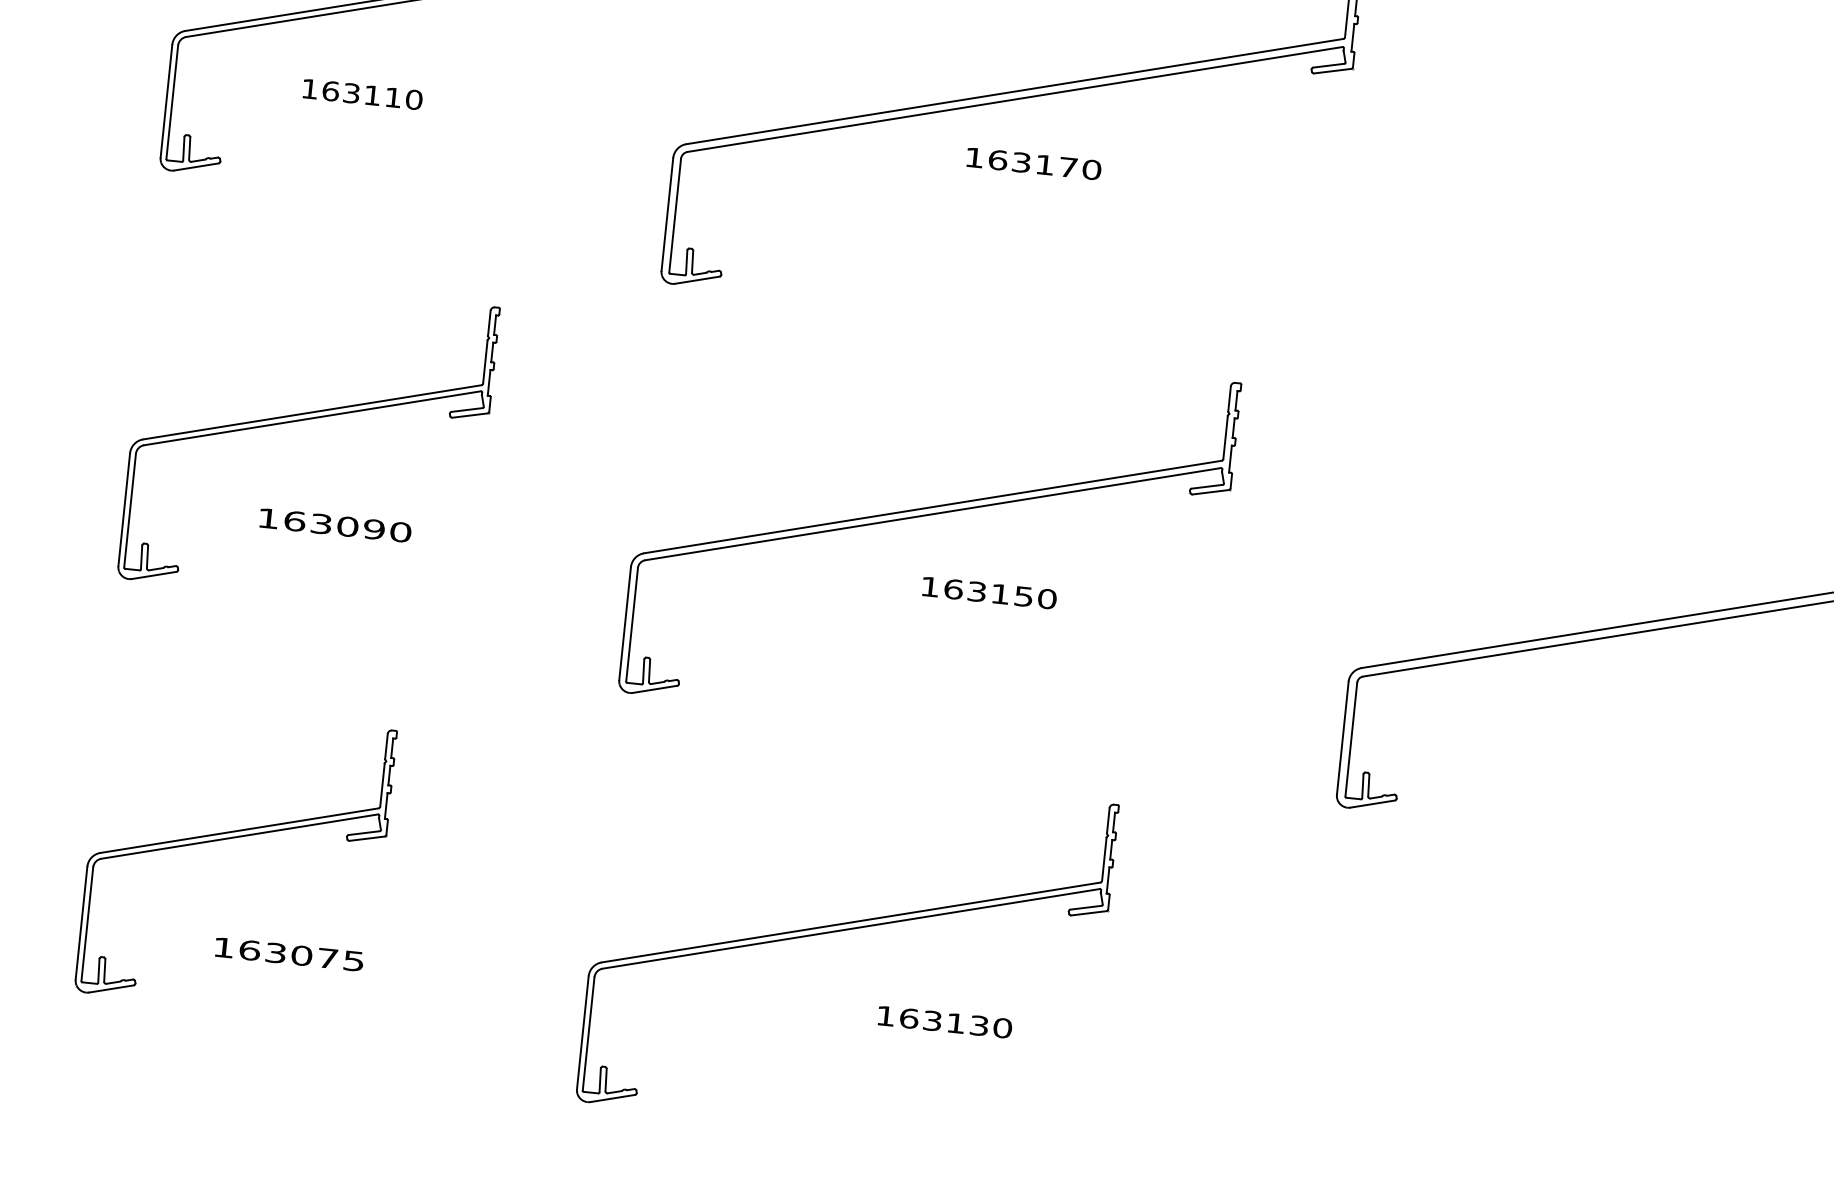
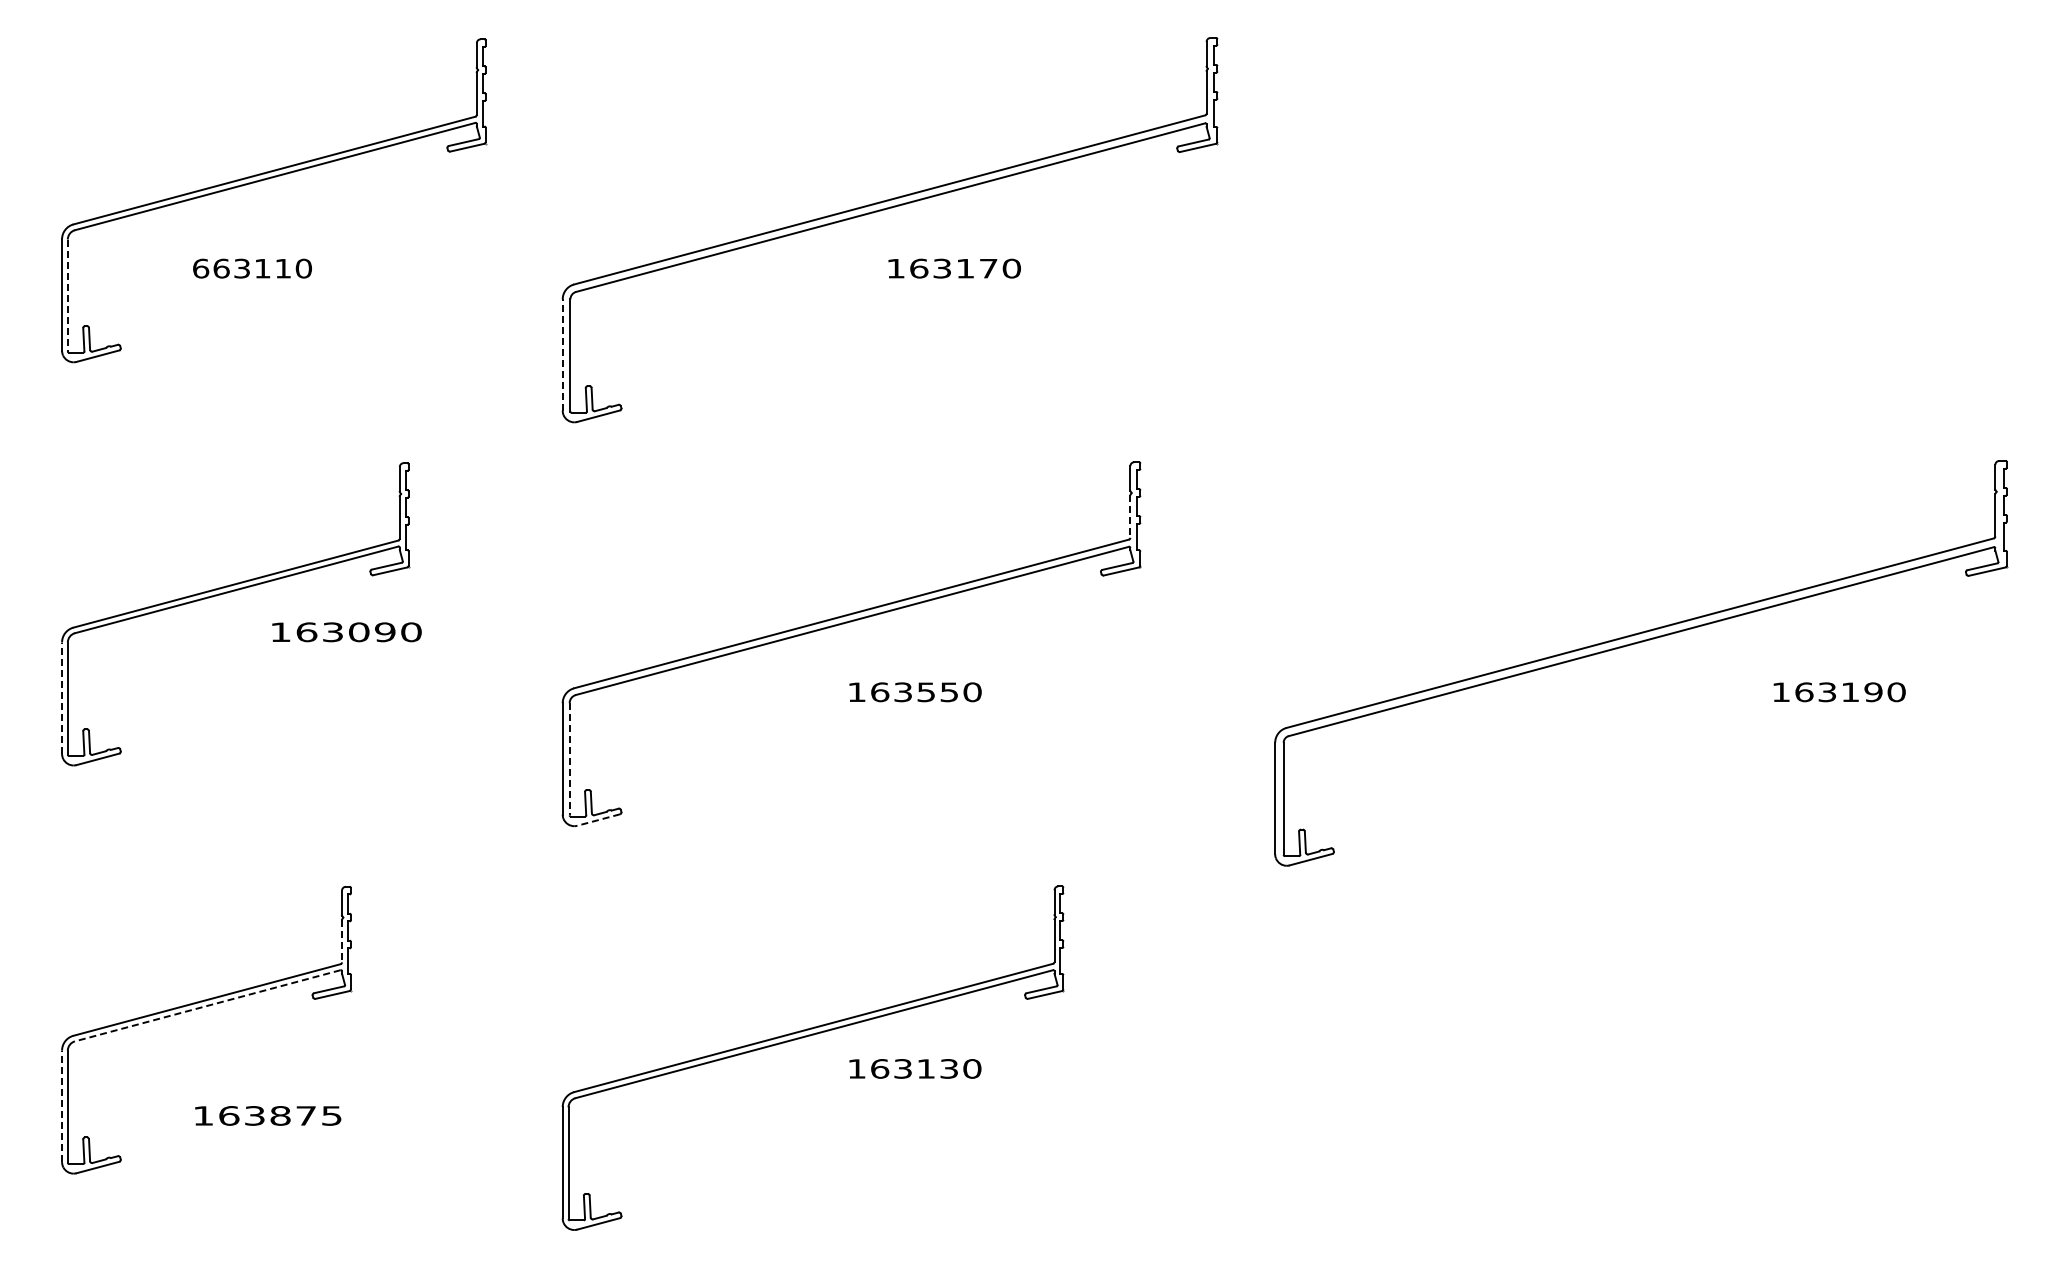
text: (310, 88) -> (201, 268), 163110 -> 663110
line: (171, 102) -> (67, 295), solid -> dashed
text: (1033, 163) -> (954, 268), moved
line: (667, 214) -> (562, 355), solid -> dashed
line: (1225, 437) -> (1130, 516), solid -> dashed
line: (124, 510) -> (62, 698), solid -> dashed
text: (335, 525) -> (346, 632), moved
text: (999, 594) -> (925, 692), 163150 -> 163550
line: (631, 624) -> (569, 759), solid -> dashed
line: (654, 689) -> (598, 820), solid -> dashed
line: (382, 785) -> (342, 941), solid -> dashed
line: (239, 836) -> (207, 1005), solid -> dashed
line: (81, 923) -> (62, 1106), solid -> dashed
text: (301, 955) -> (280, 1115), 163075 -> 163875
text: (945, 1021) -> (915, 1068), moved

